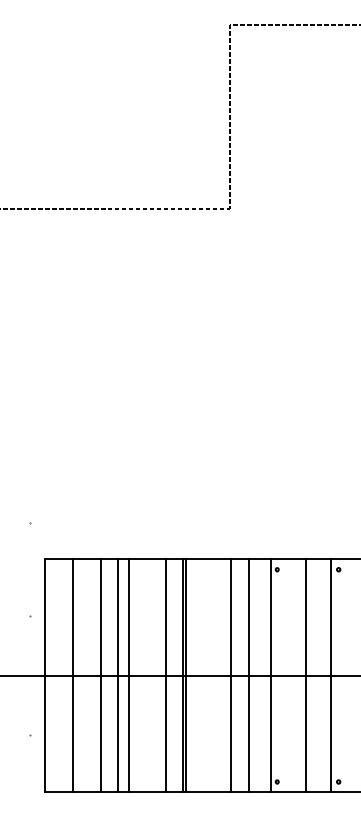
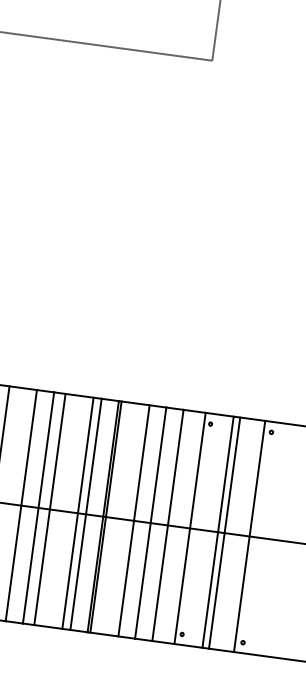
line: (157, 675) -> (77, 512), added
line: (214, 675) -> (134, 520), added
line: (299, 675) -> (218, 531), added

